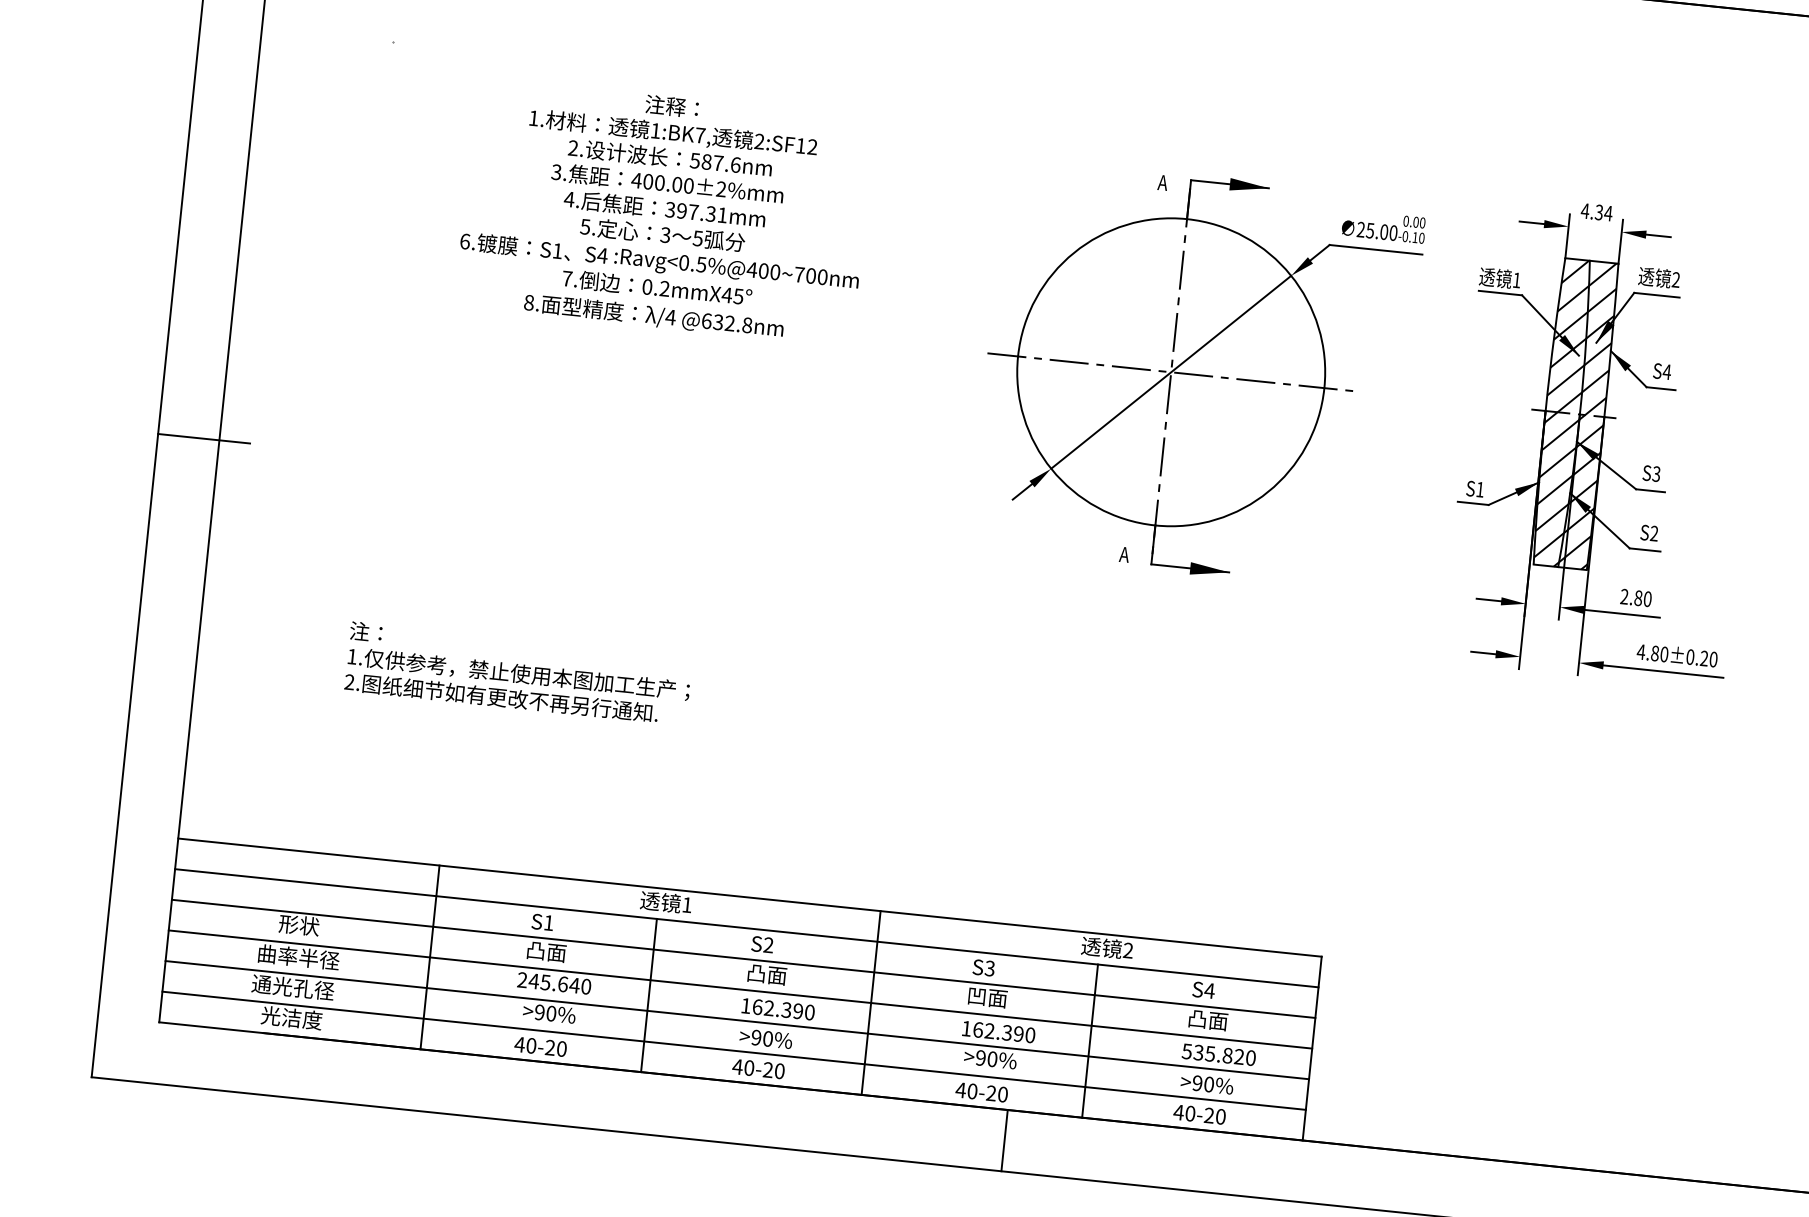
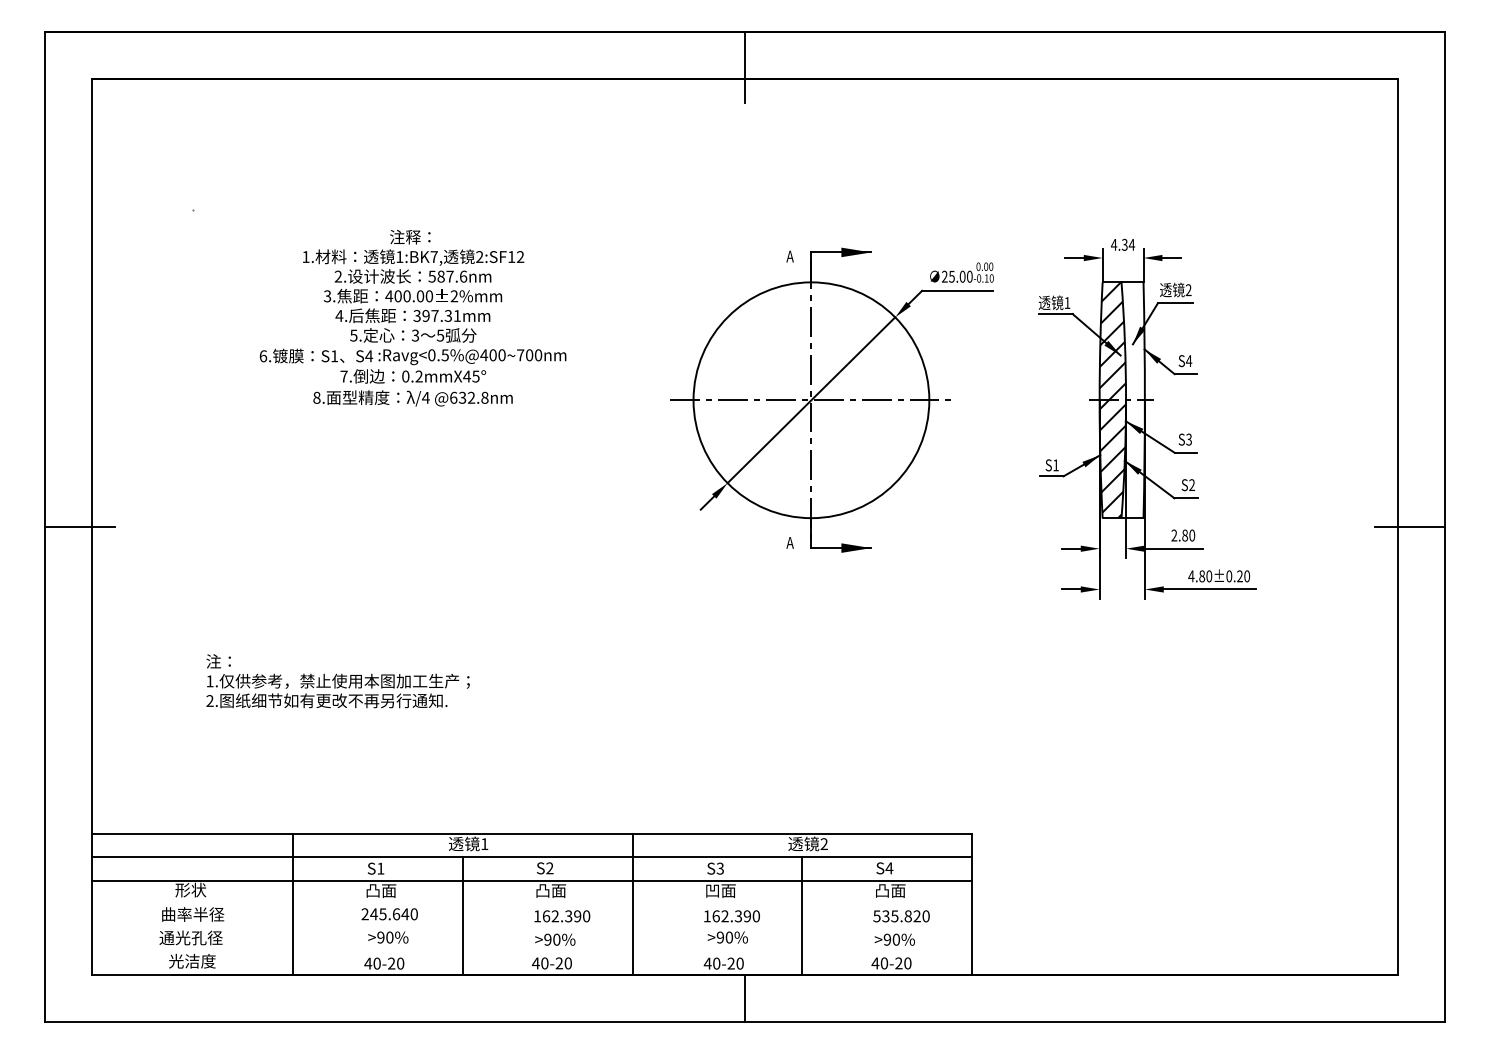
hatch: (1588, 415) -> (1132, 400), removed
line: (739, 989) -> (531, 904), removed
line: (736, 1019) -> (531, 927), removed
line: (733, 1050) -> (531, 951), removed

